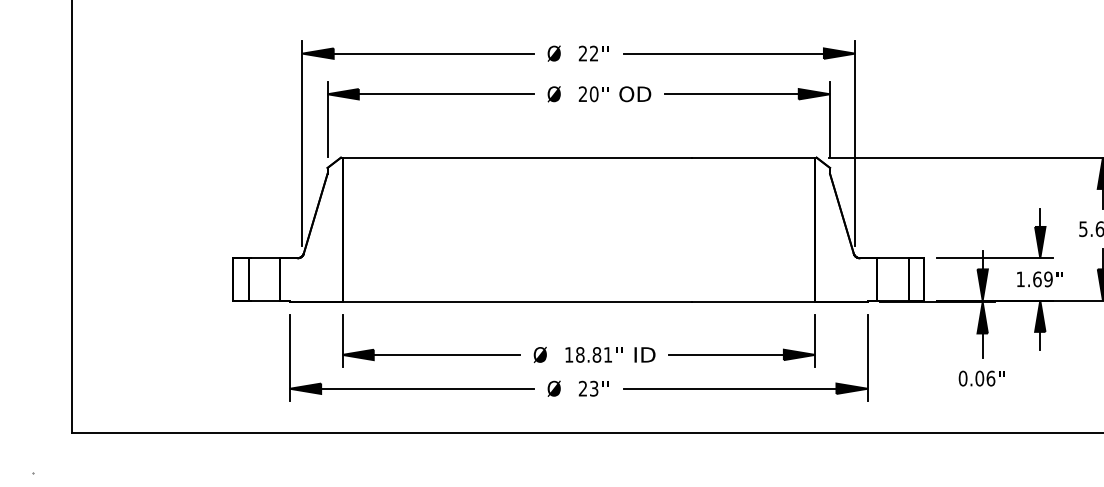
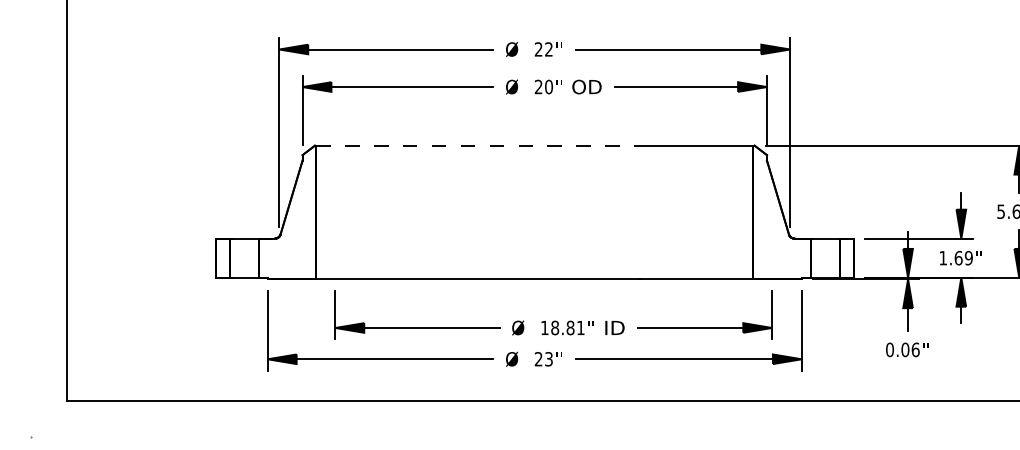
line: (516, 157) -> (477, 145), solid -> dashed
part: (579, 346) -> (554, 320), moved

